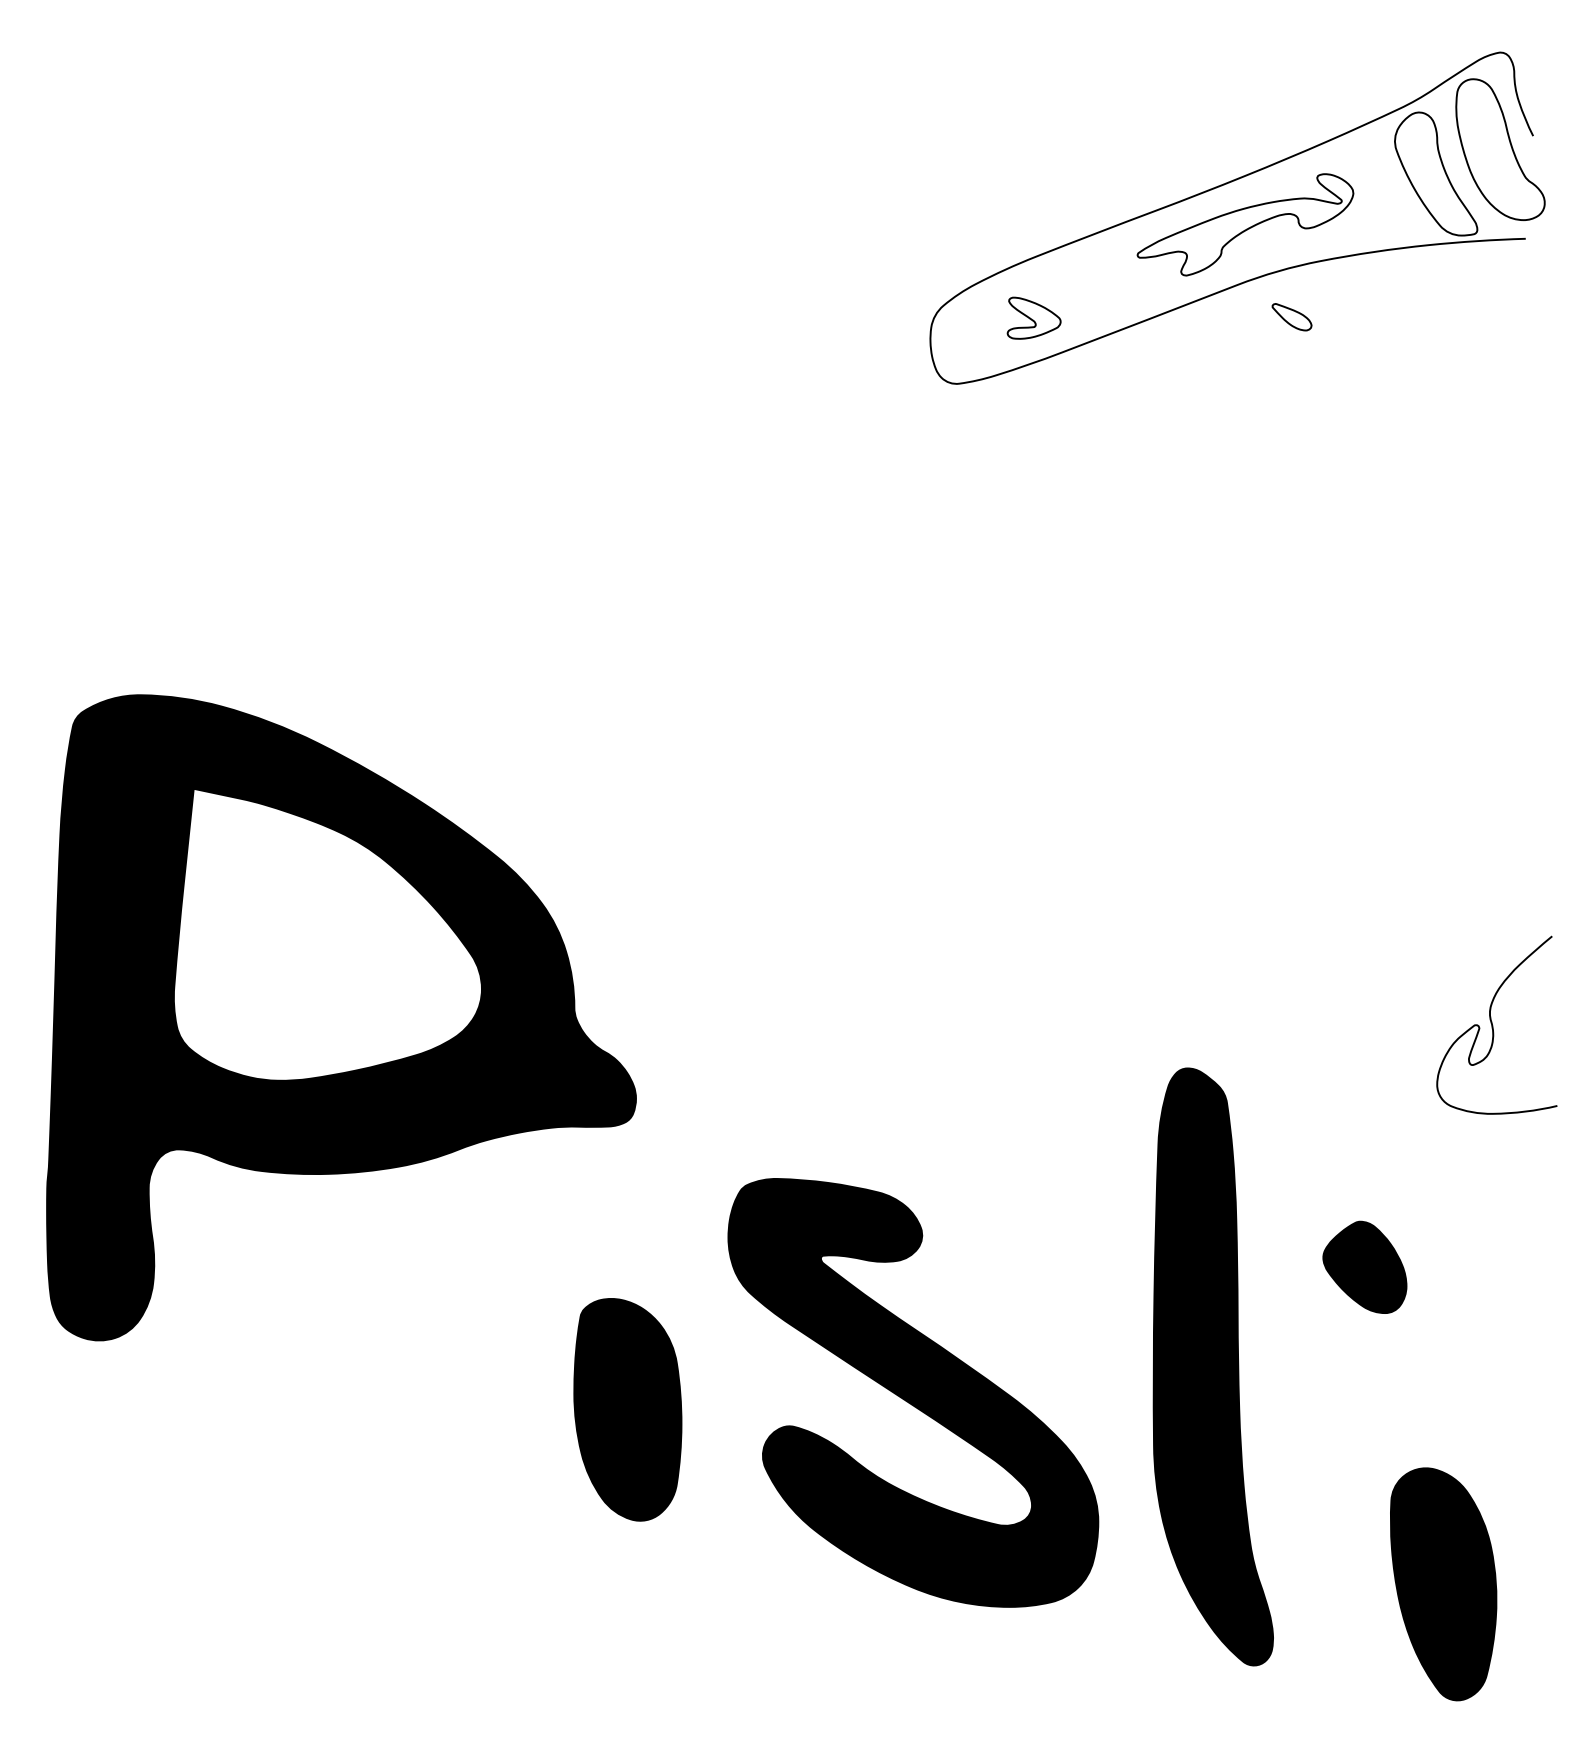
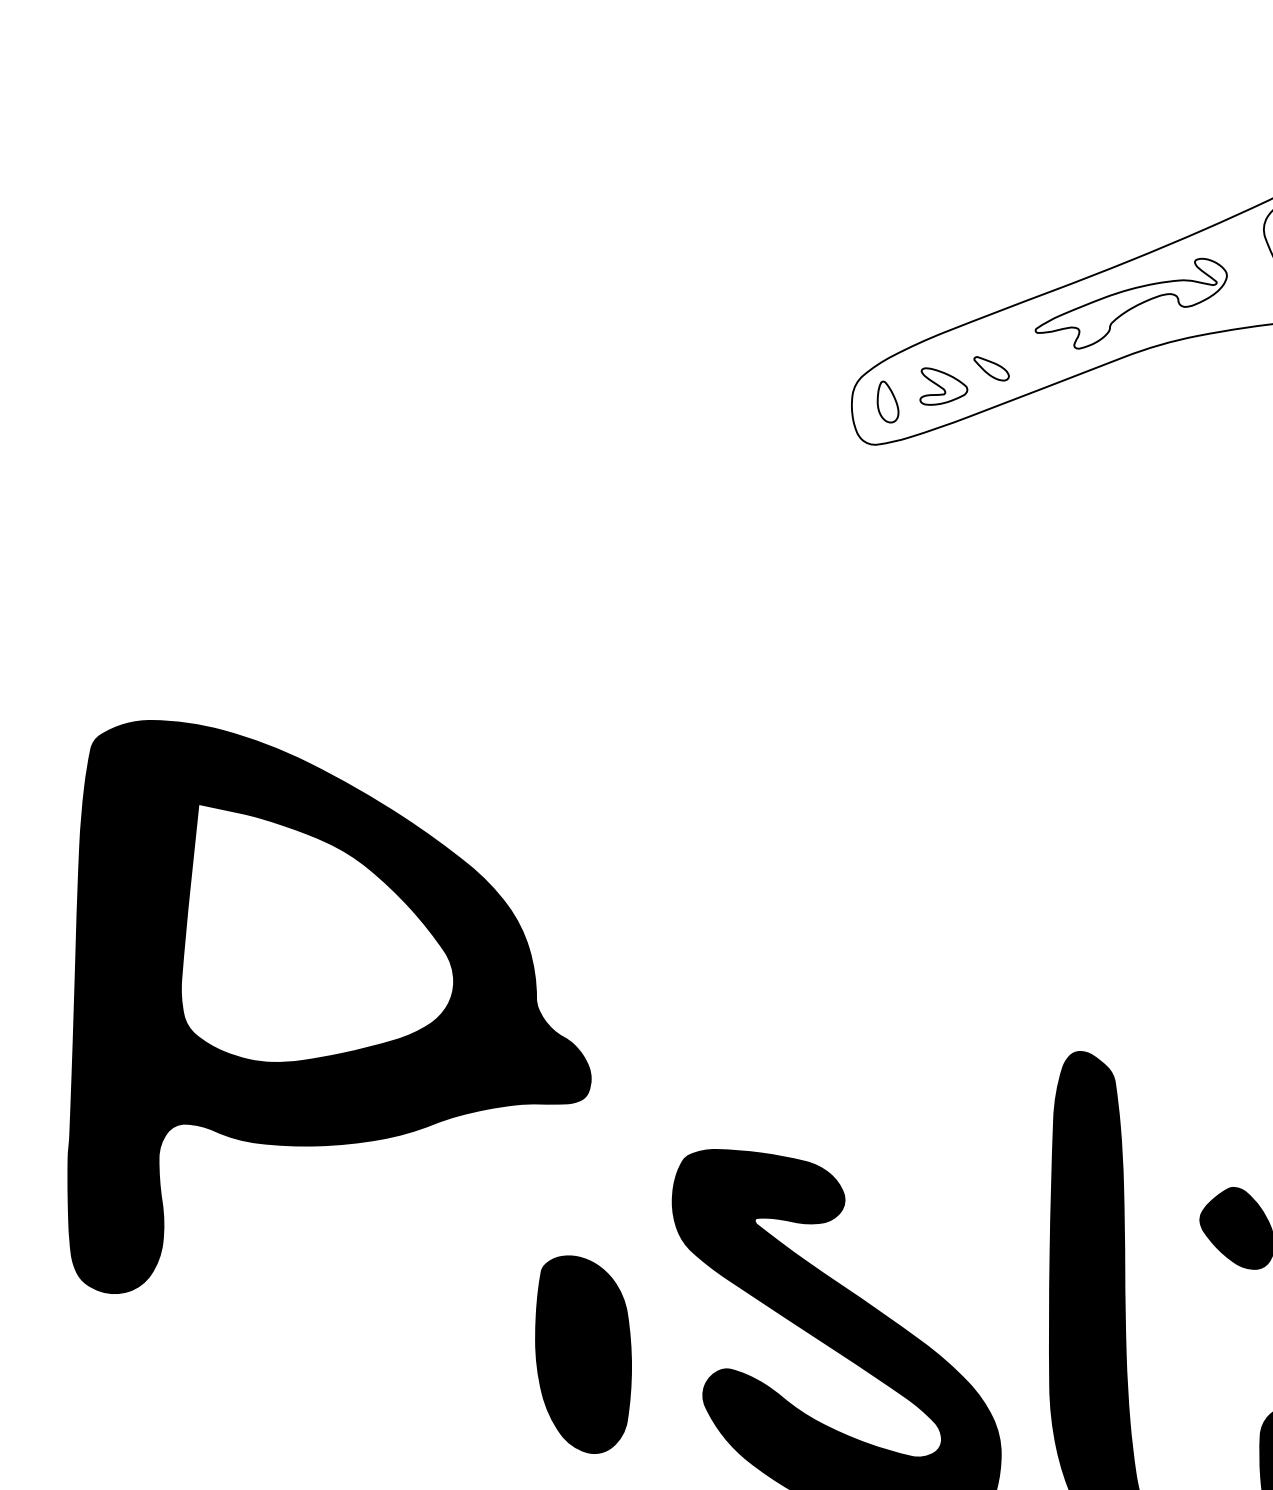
part: (1291, 317) -> (991, 369), moved
part: (970, 335) -> (887, 401), added

